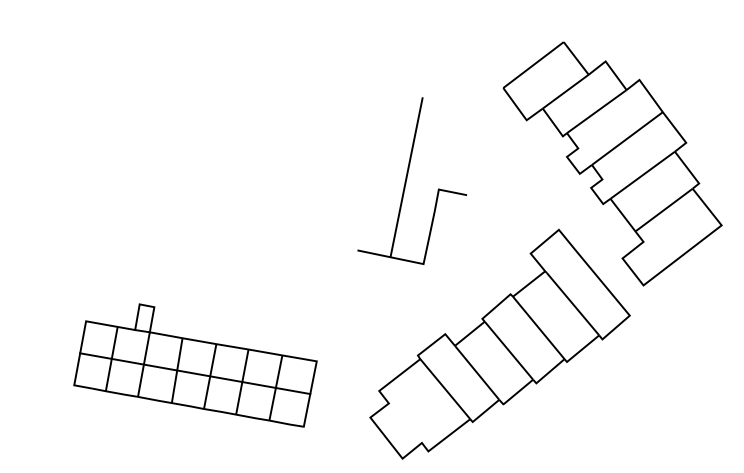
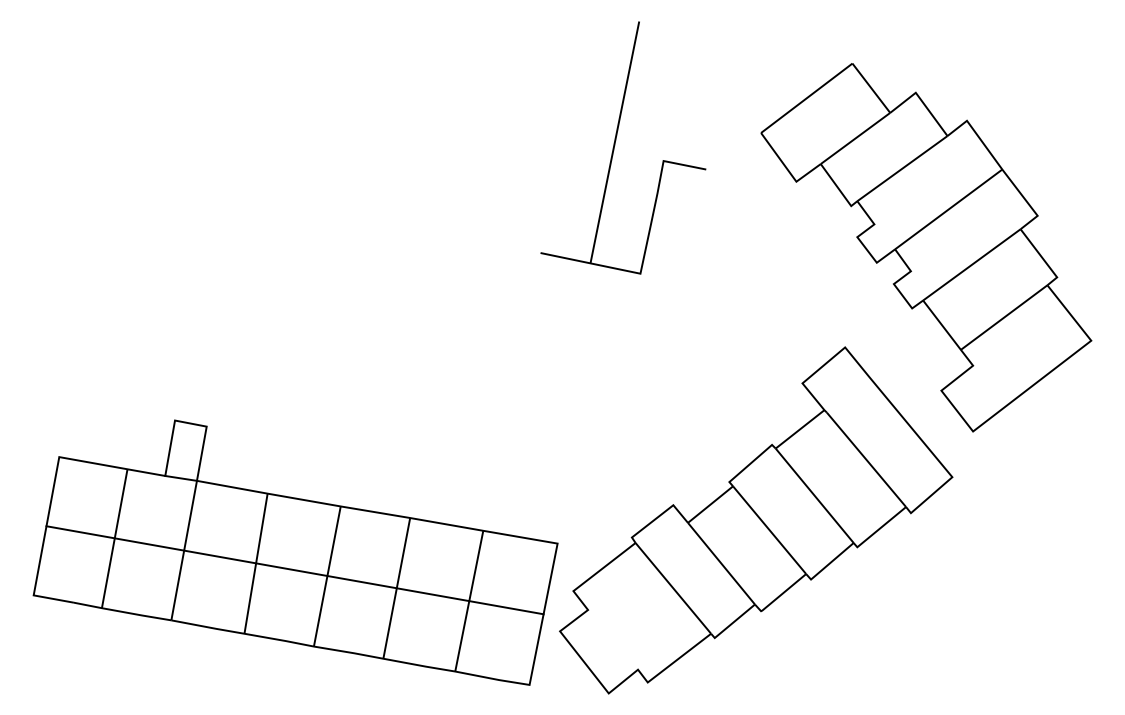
part: (412, 180) -> (623, 147), moved
part: (195, 365) -> (295, 552), size x1.43

